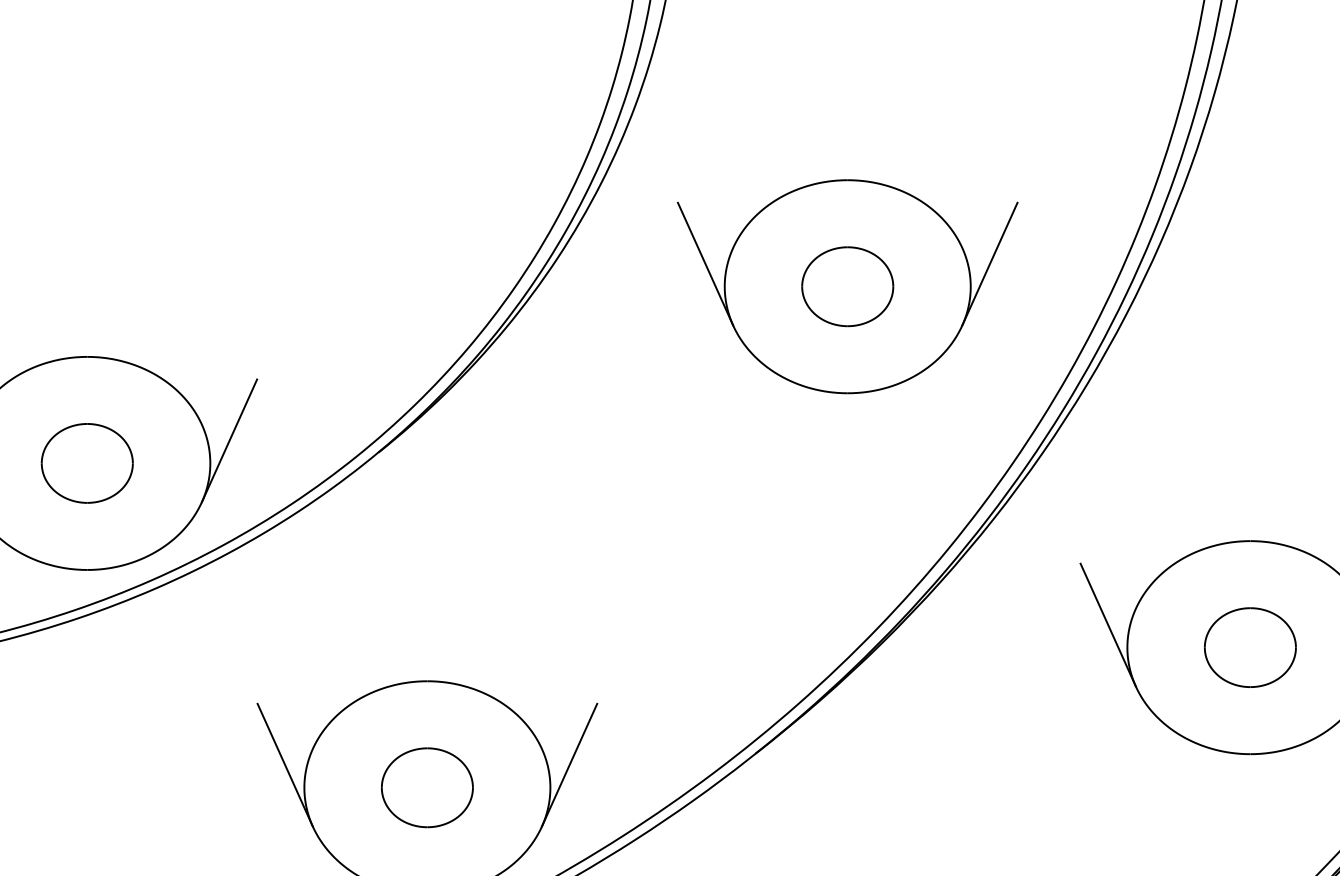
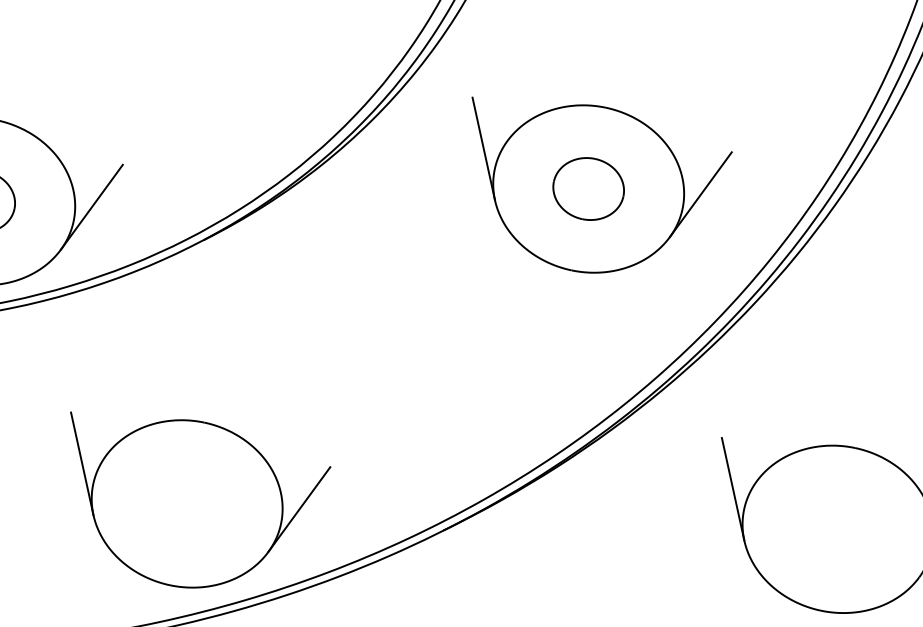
part: (1250, 647) -> (838, 529), removed
part: (427, 787) -> (187, 503), removed

